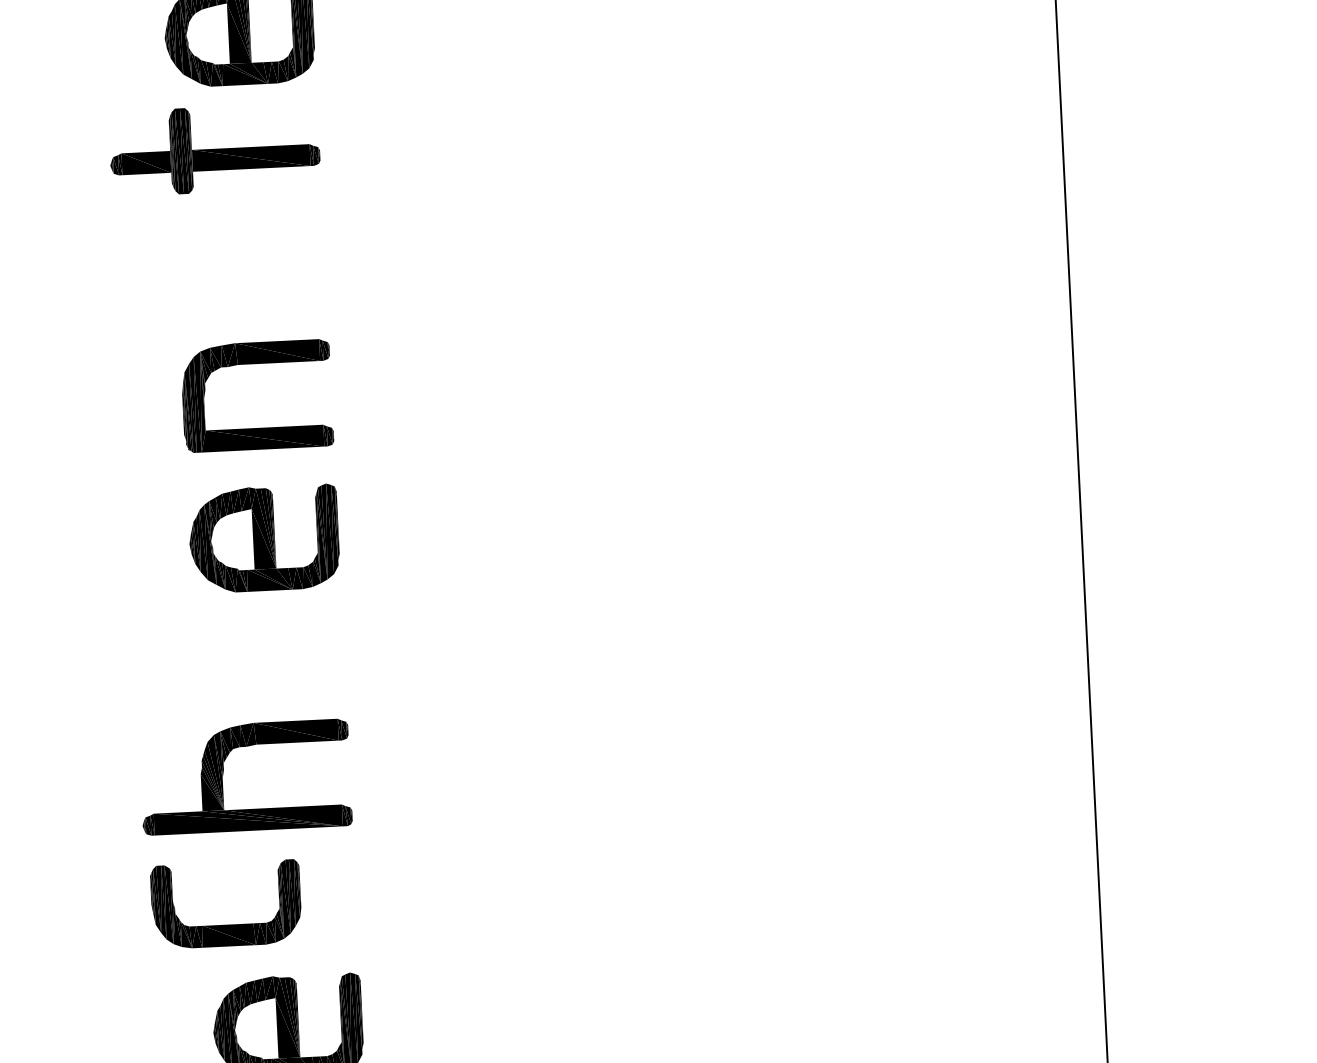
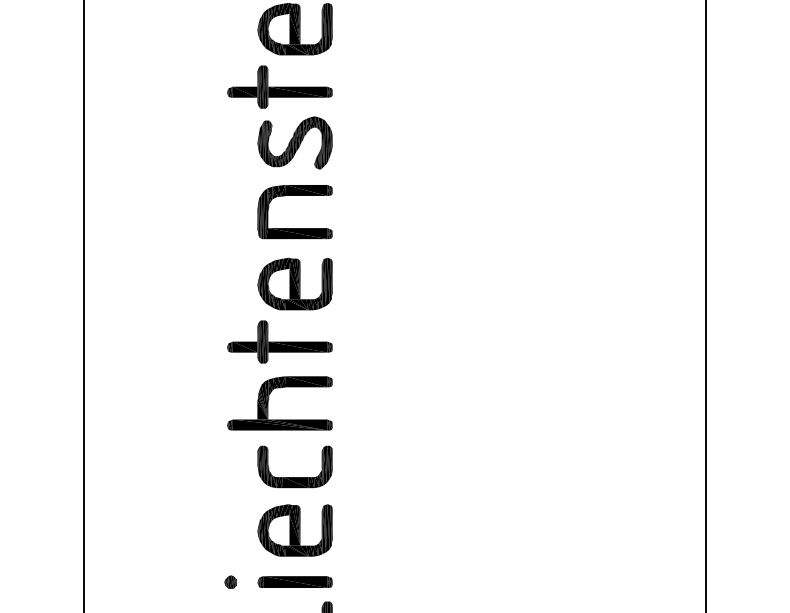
part: (249, 258) -> (294, 142), added
part: (238, 654) -> (279, 341), added
part: (226, 925) -> (294, 477), moved

